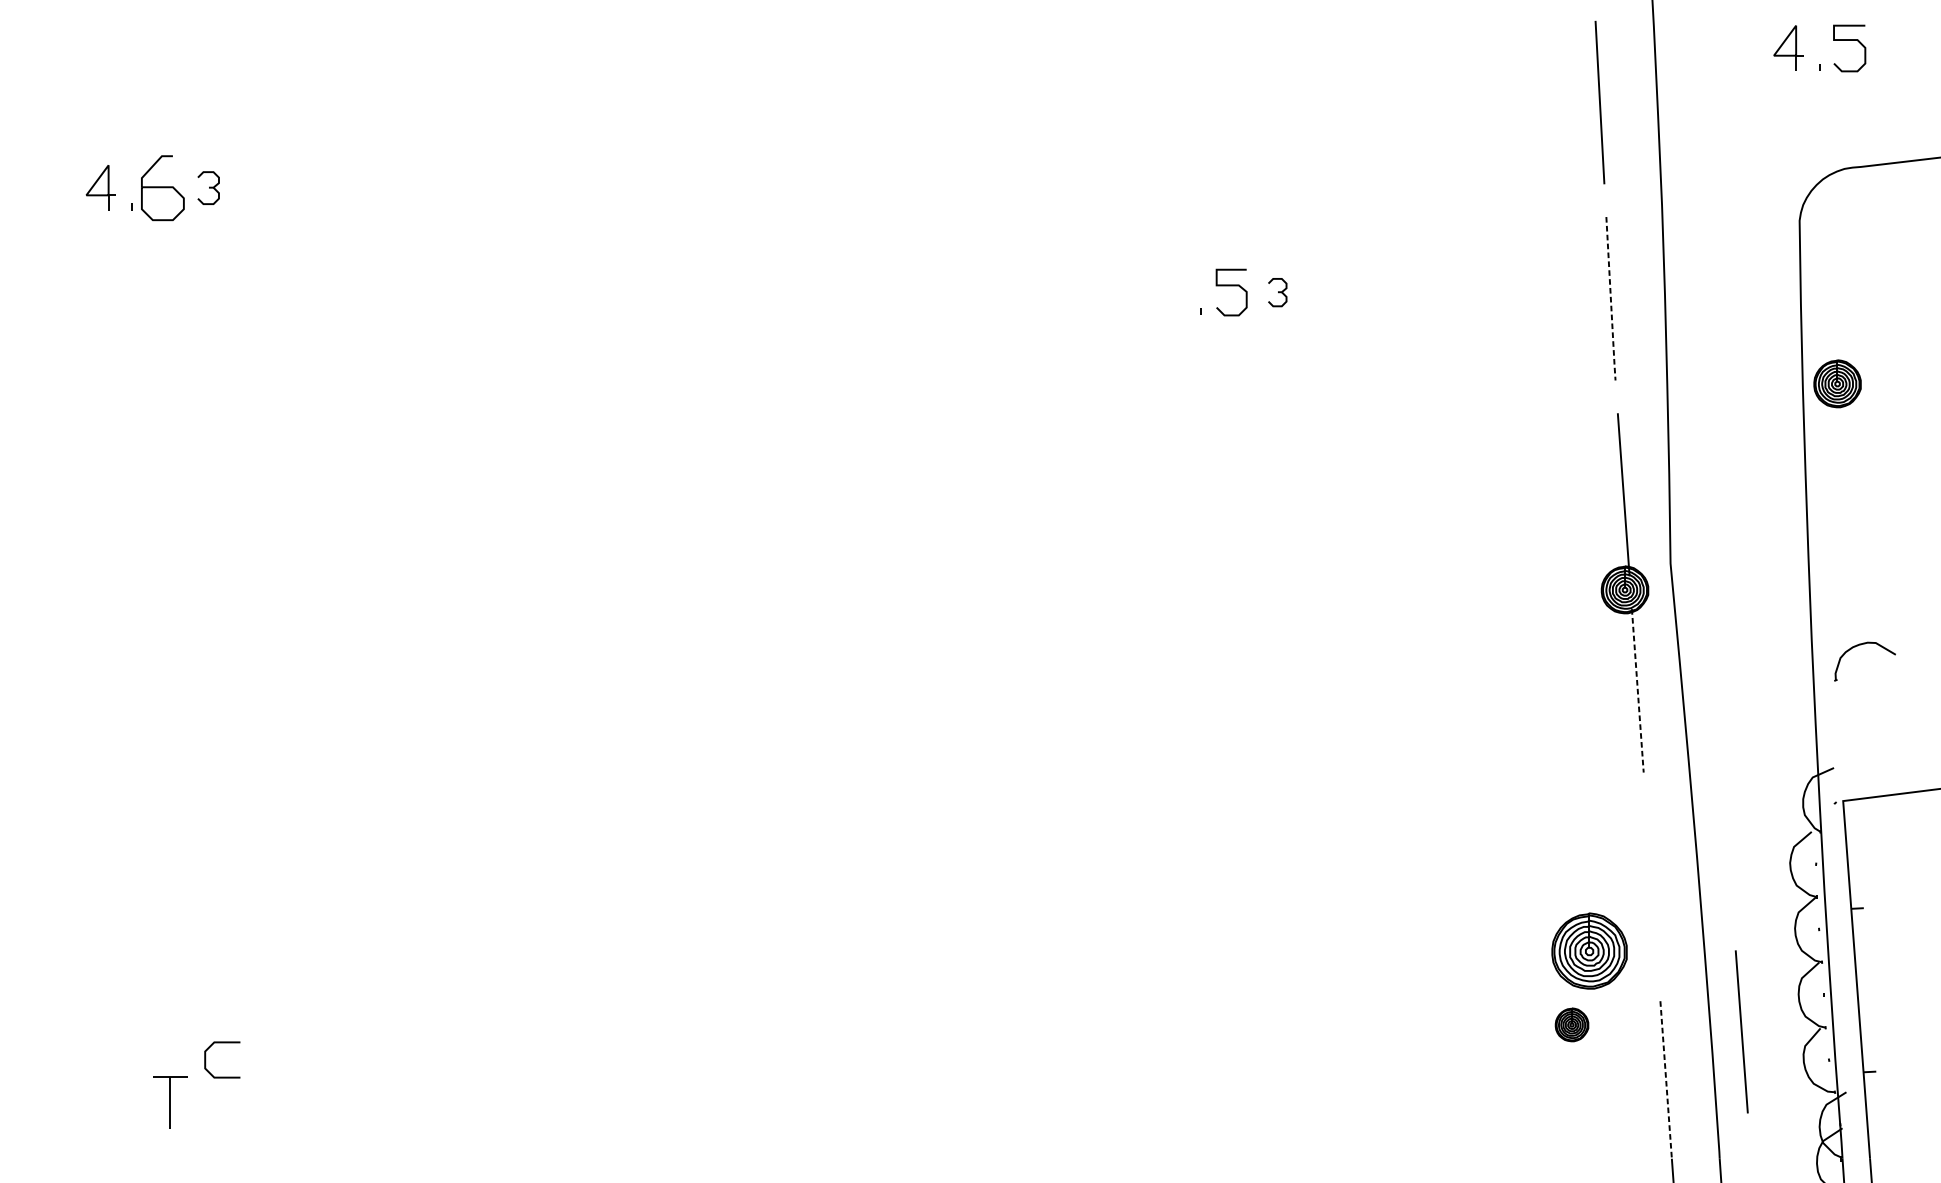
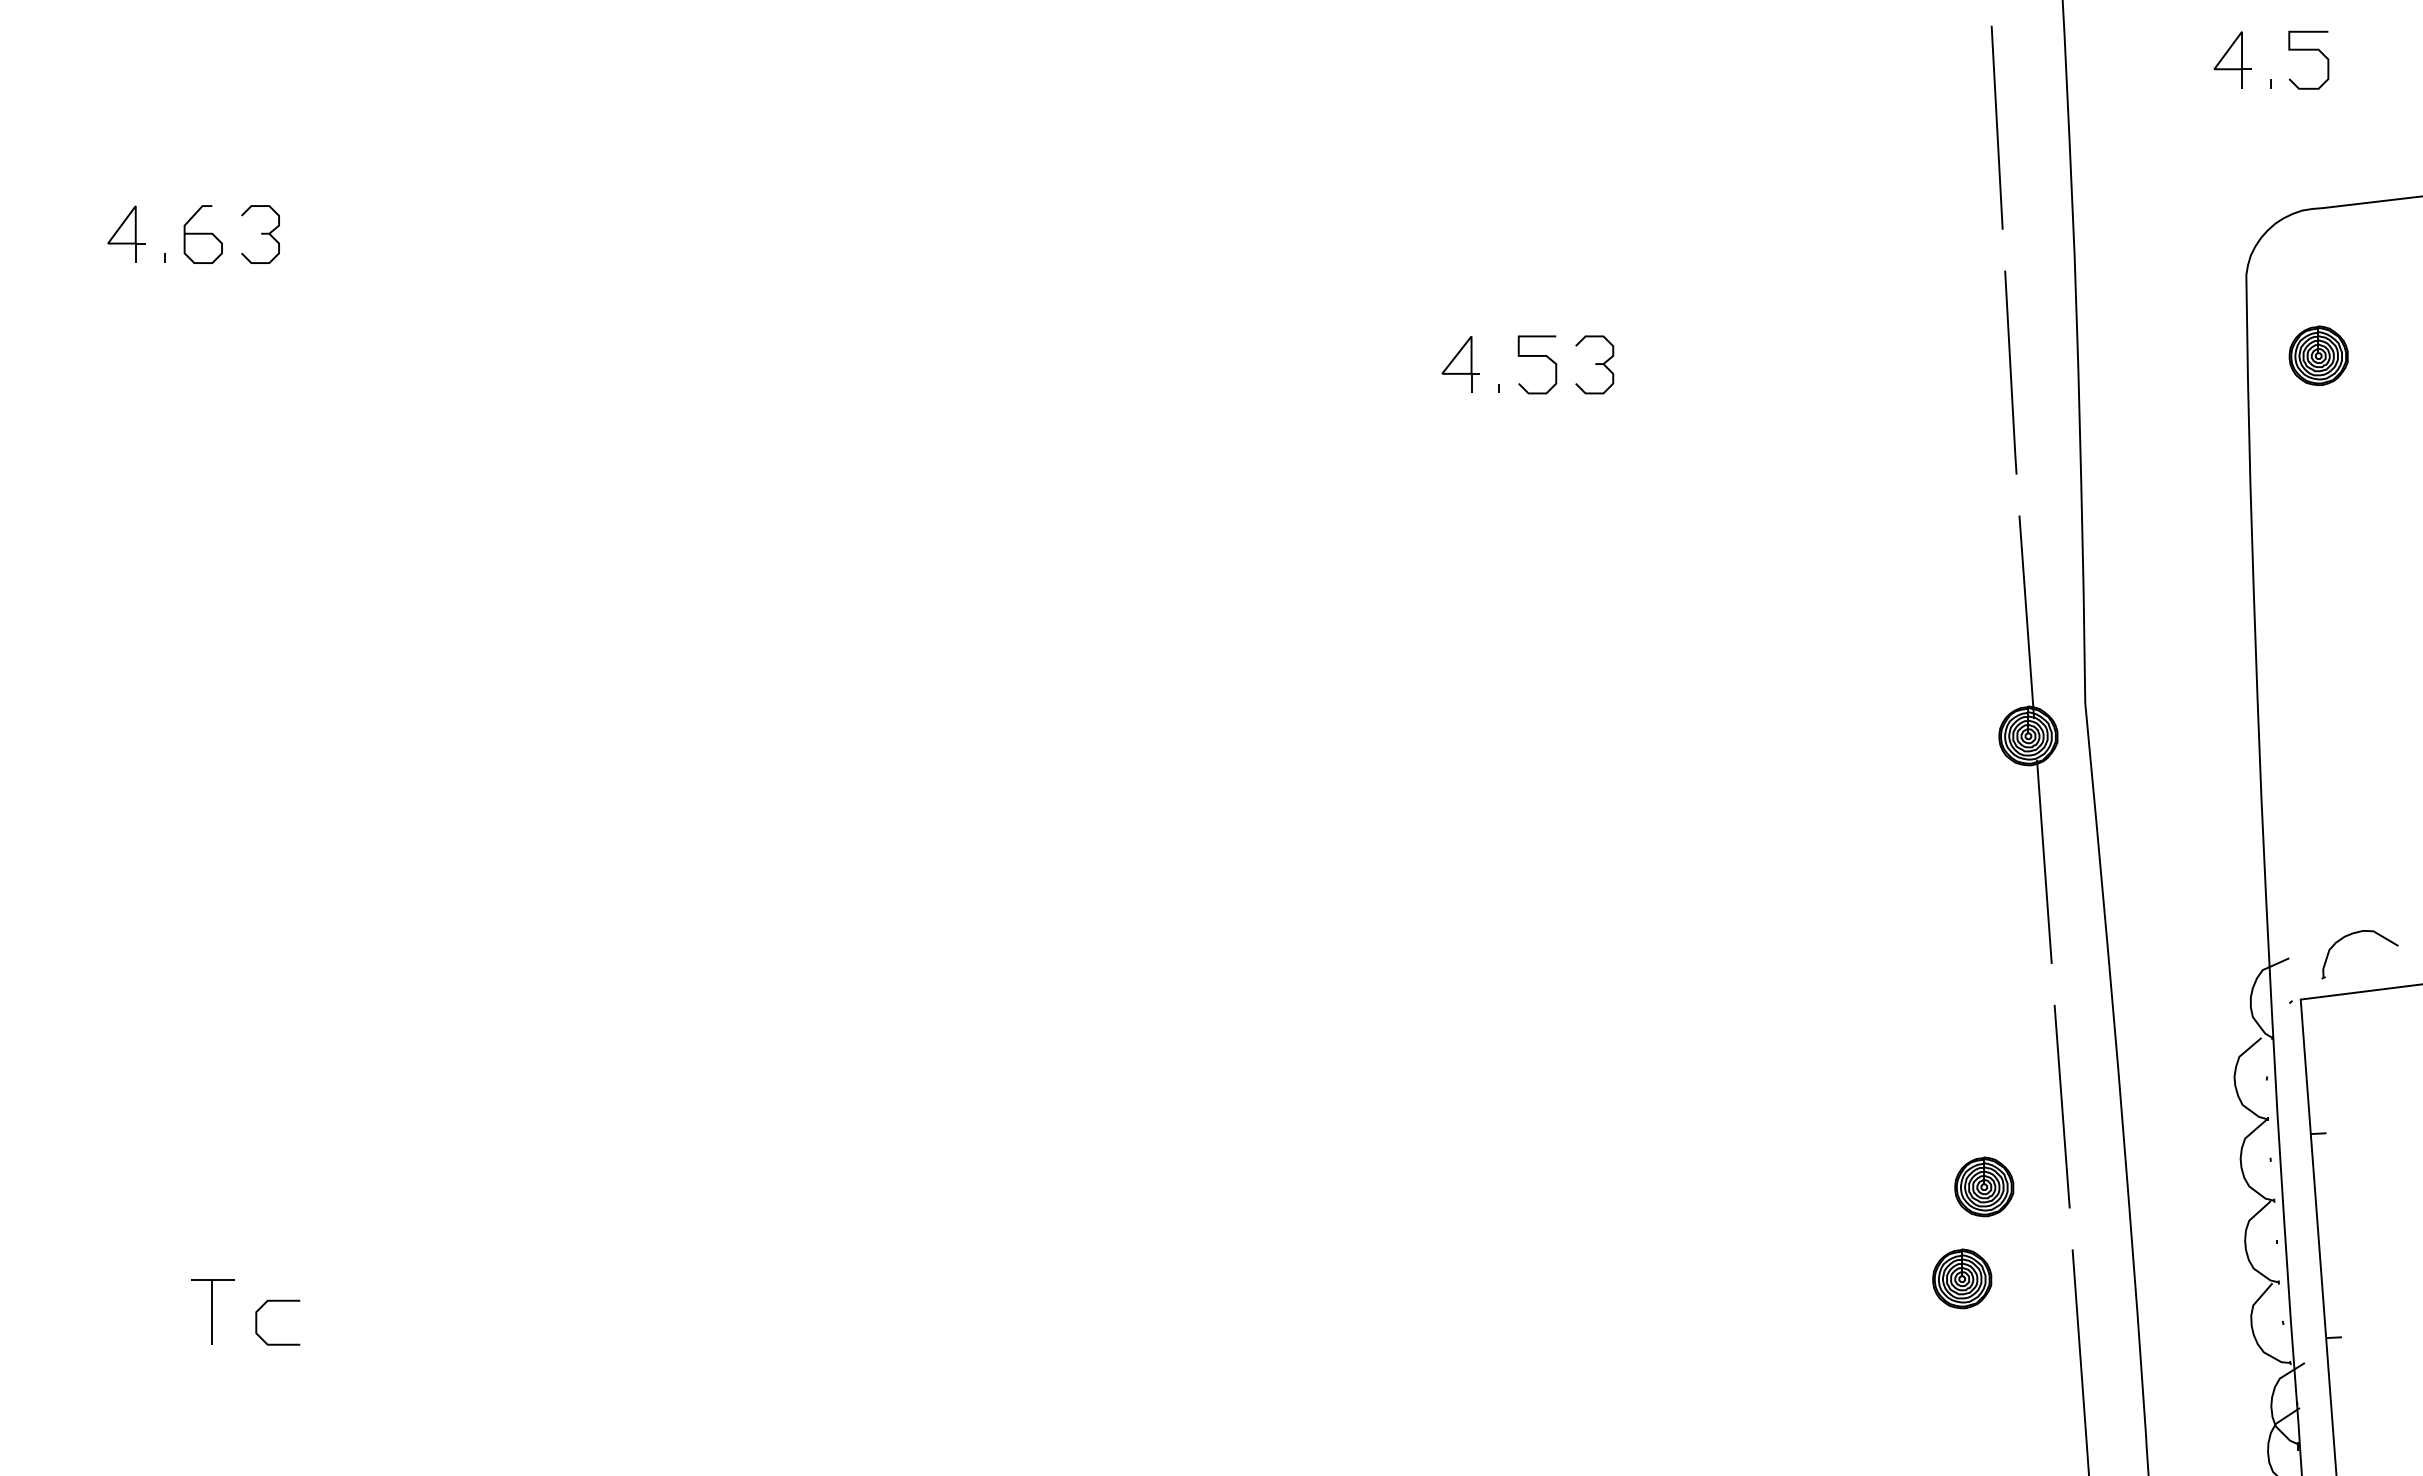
part: (162, 188) -> (202, 234), size x0.71
part: (208, 188) -> (260, 234), size x1.43
part: (1169, 292) -> (1460, 364), added
part: (1277, 292) -> (1594, 364), size x1.67
line: (1610, 299) -> (2010, 373), dashed -> solid
part: (1837, 383) -> (2318, 355), moved
part: (1859, 645) -> (2353, 934), moved
line: (1637, 689) -> (2044, 860), dashed -> solid
part: (1589, 950) -> (1984, 1186), size x0.62
part: (1572, 1024) -> (1962, 1278), size x1.43
line: (1741, 1031) -> (2061, 1106), moved
line: (1665, 1079) -> (2079, 1347), dashed -> solid
part: (170, 1102) -> (212, 1311), moved

